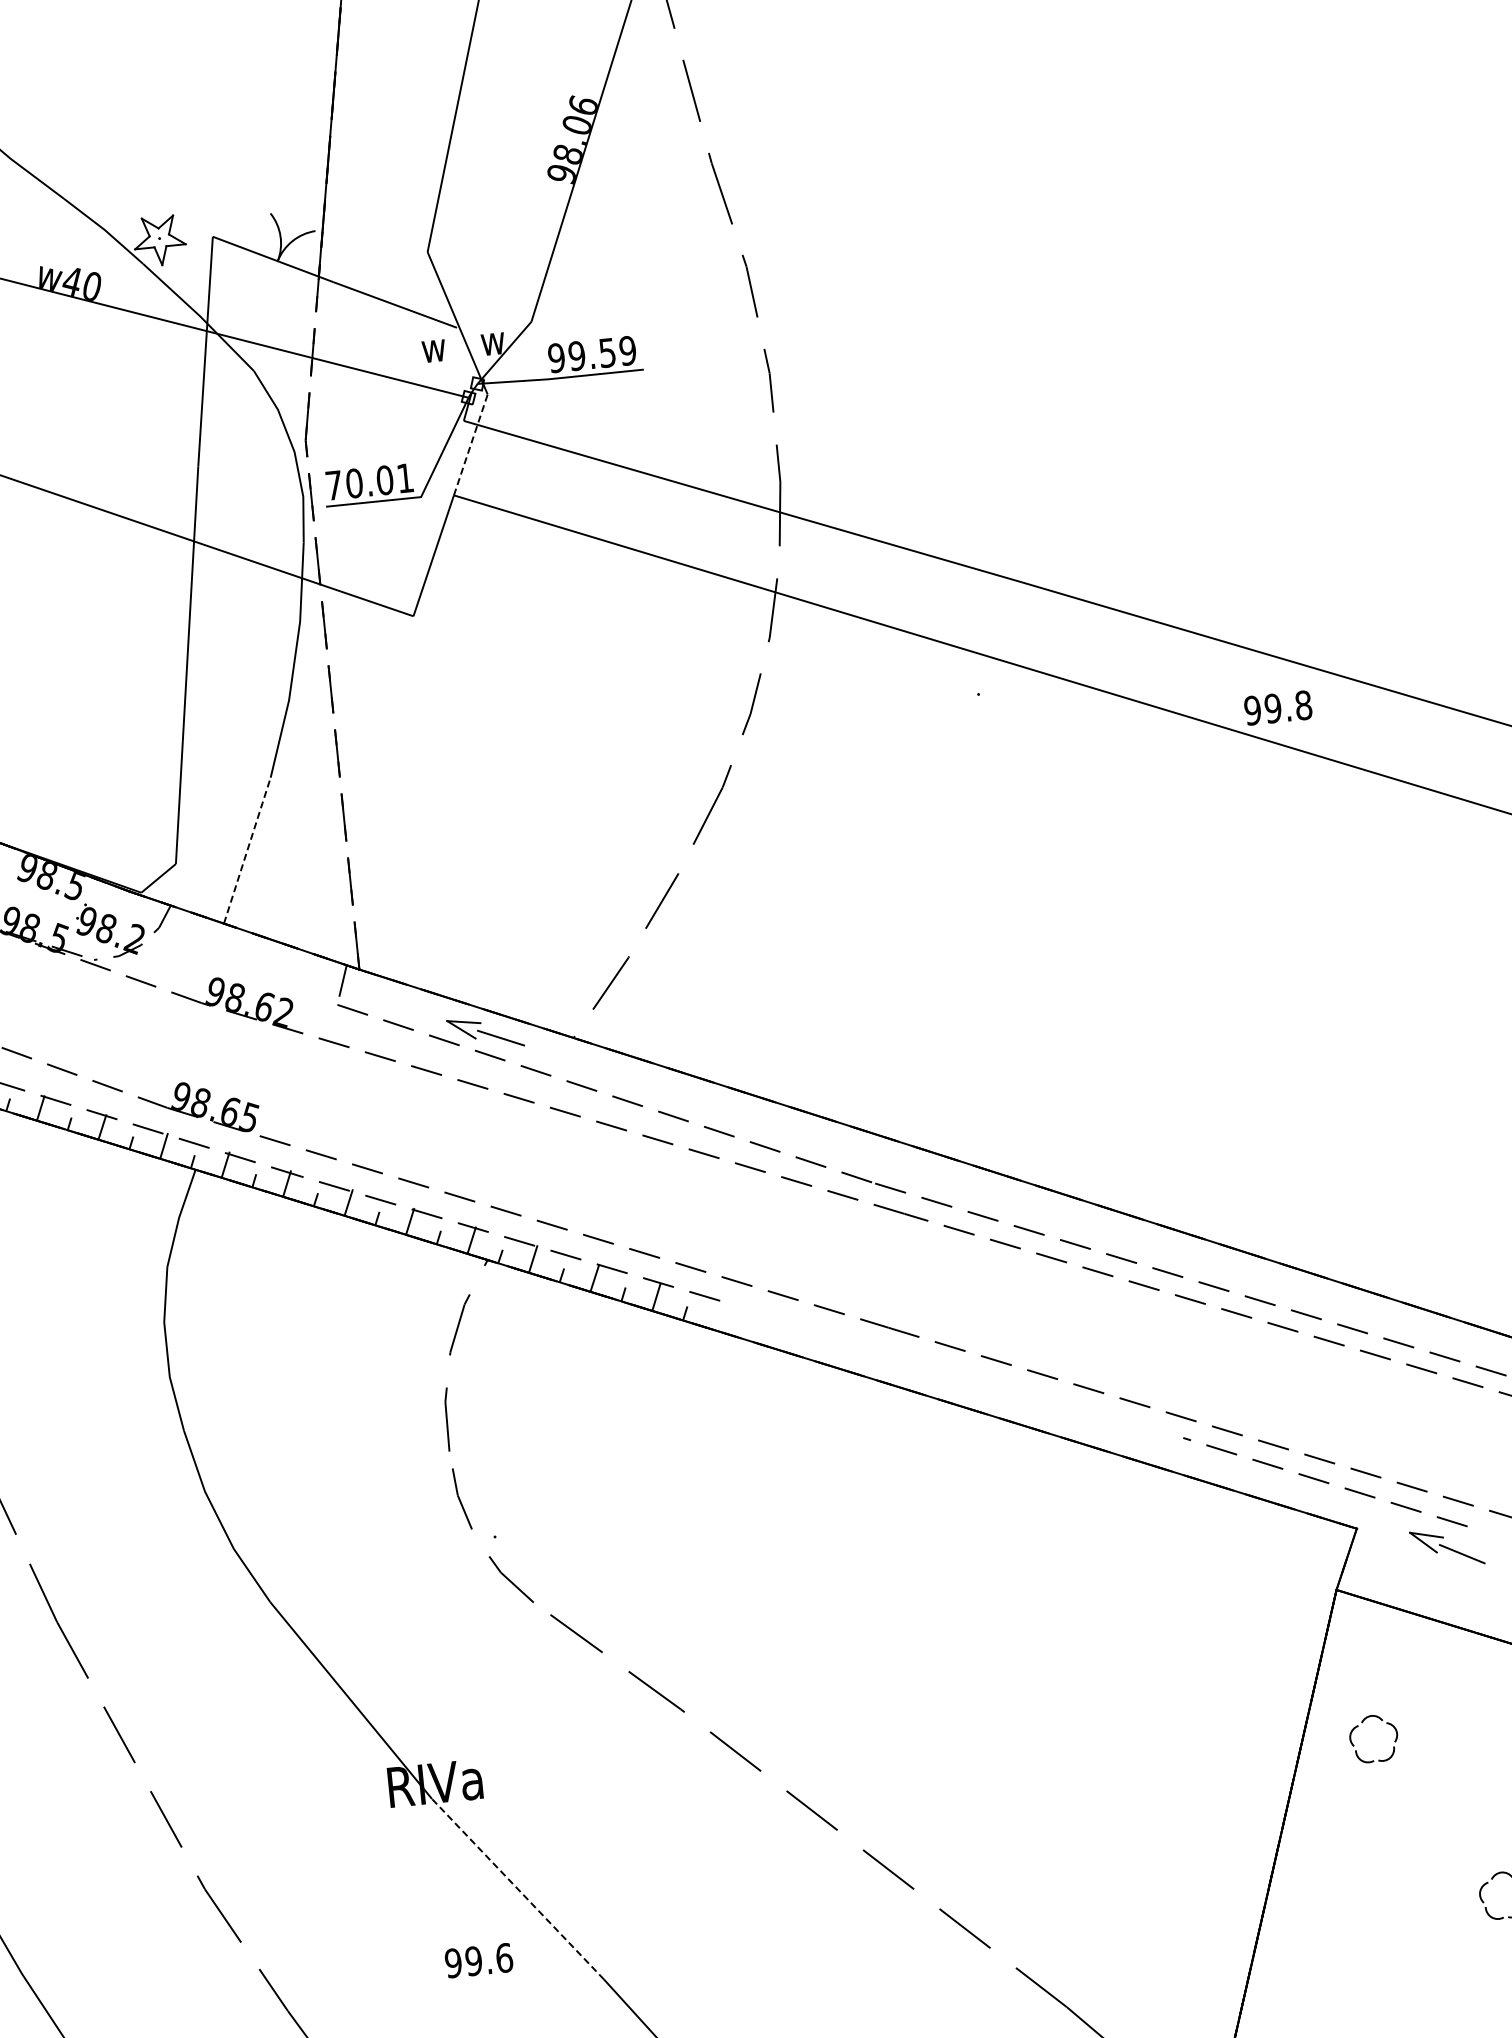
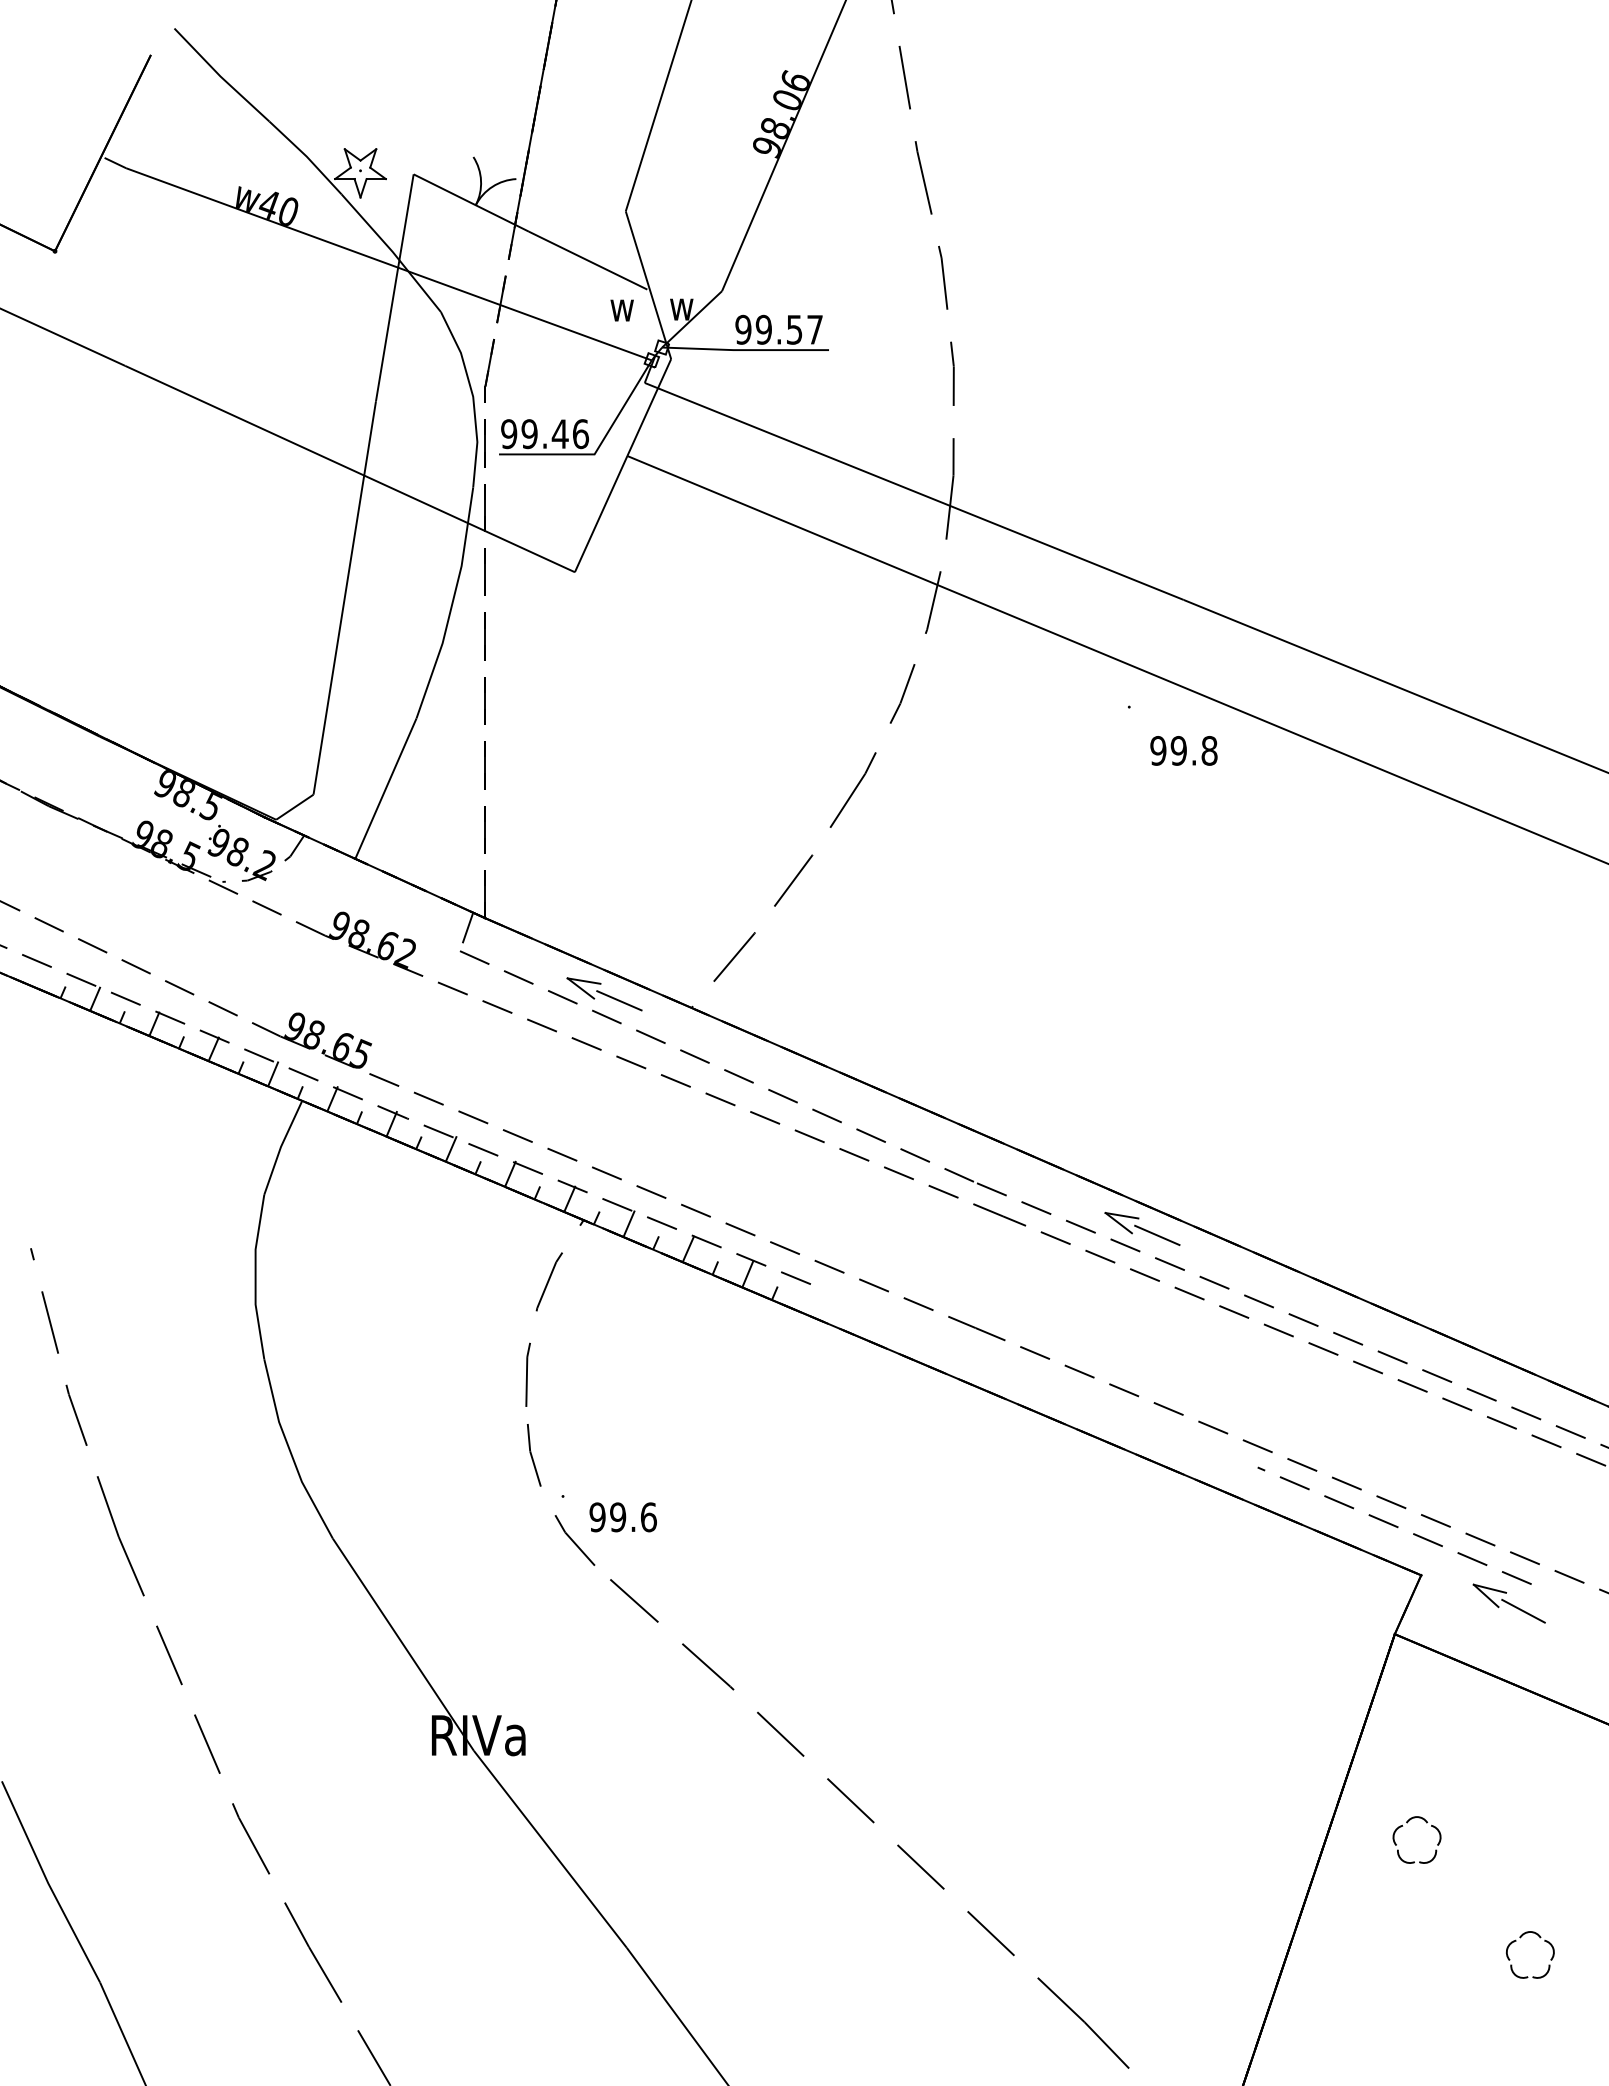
text: (628, 350) -> (815, 329), 99.59 -> 99.57
line: (471, 444) -> (649, 407), dashed -> solid
text: (370, 482) -> (545, 434), 70.01 -> 99.46
text: (1277, 707) -> (1183, 750), moved
line: (246, 850) -> (385, 788), dashed -> solid
part: (1044, 1211) -> (1142, 1228), added
part: (1362, 1723) -> (1407, 1823), moved
line: (518, 1889) -> (550, 1849), dashed -> solid
text: (478, 1960) -> (622, 1517), moved

